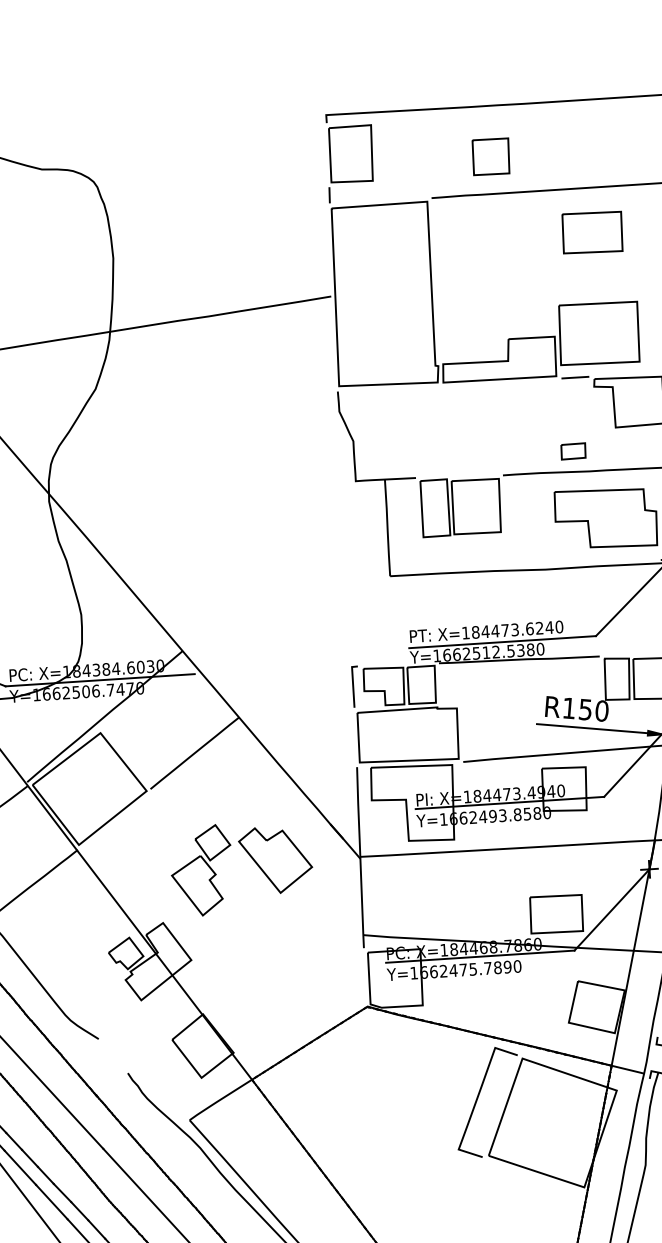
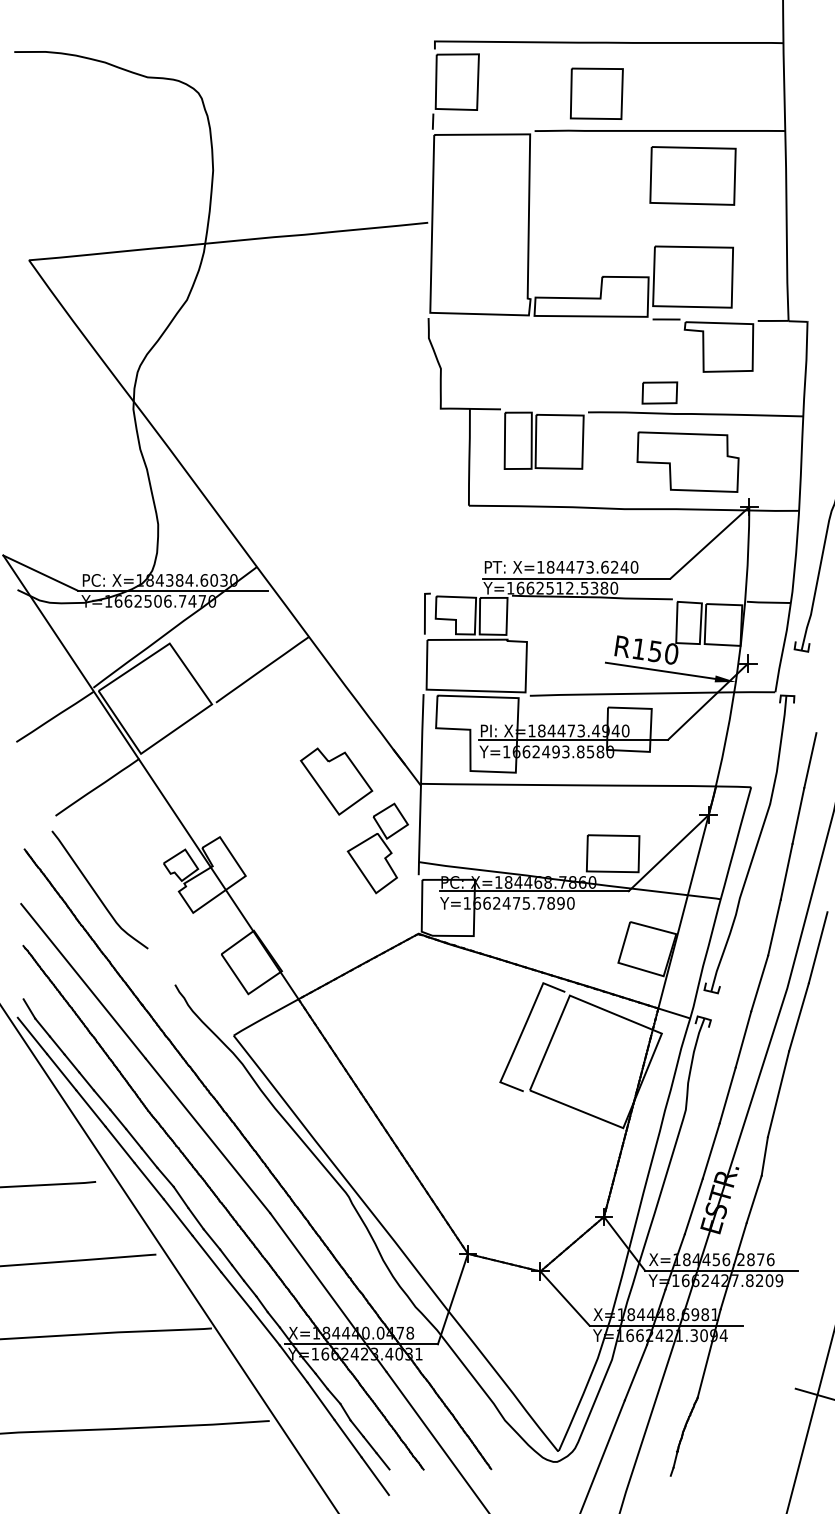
part: (490, 156) -> (596, 93), size x1.43
part: (591, 232) -> (692, 175), size x1.43
part: (573, 450) -> (659, 392), size x1.43
part: (201, 870) -> (377, 848), moved

